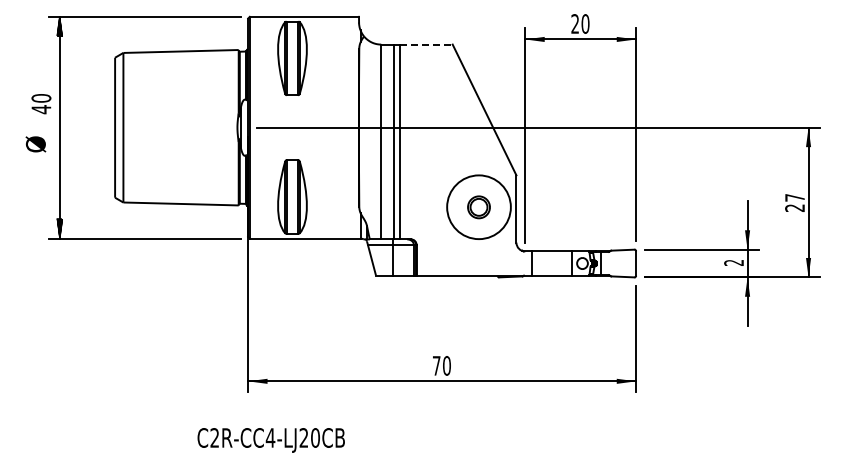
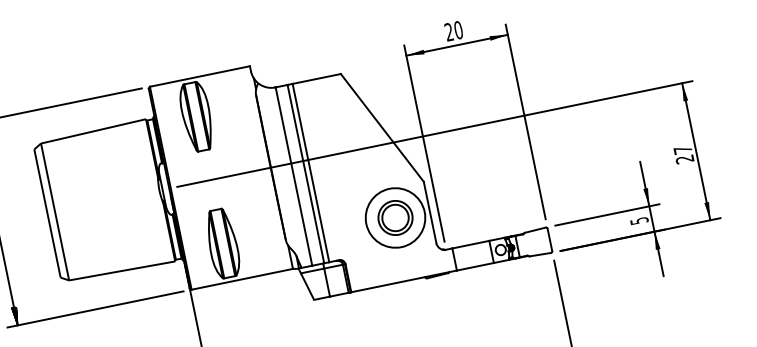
line: (426, 44) -> (316, 78), dashed -> solid
part: (478, 207) -> (395, 218), size x1.67
text: (734, 262) -> (639, 220), 2 -> 5

